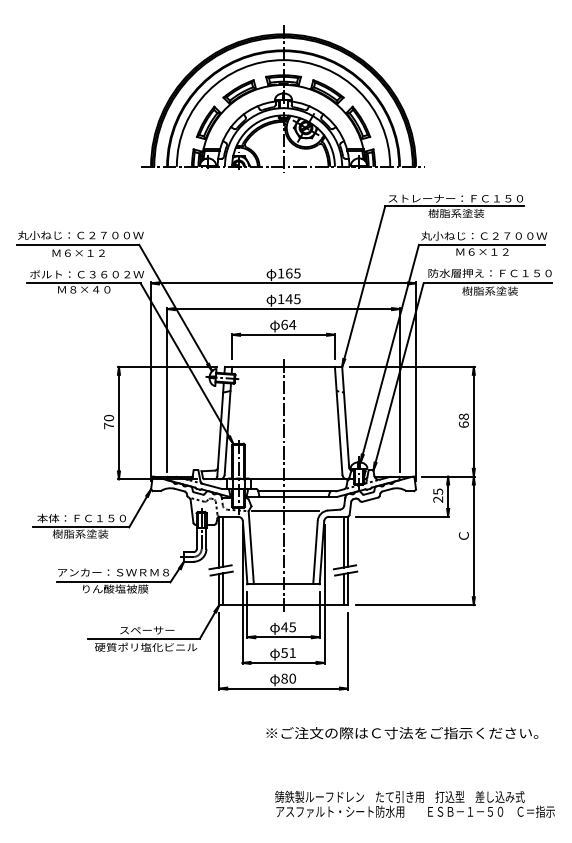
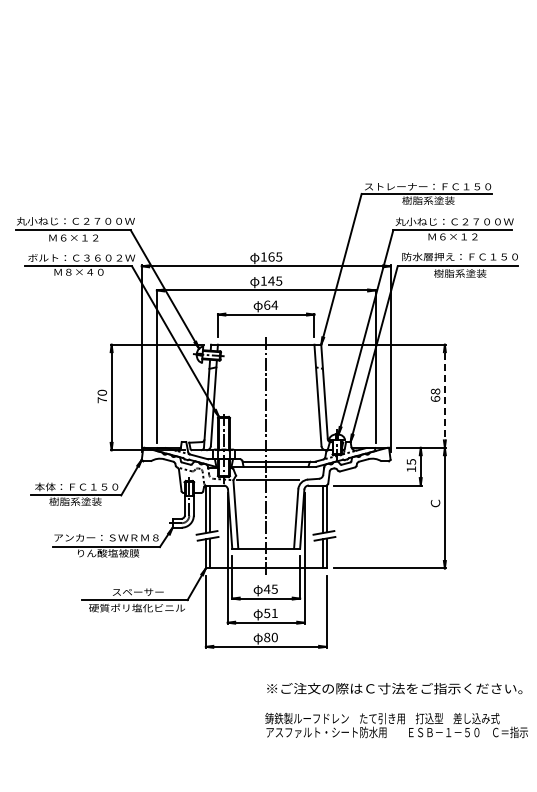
part: (282, 99) -> (265, 93), removed
line: (473, 422) -> (444, 396), solid -> dashed
text: (437, 499) -> (410, 469), 25 -> 15
text: (402, 732) -> (394, 688), moved
text: (414, 804) -> (396, 725), moved

